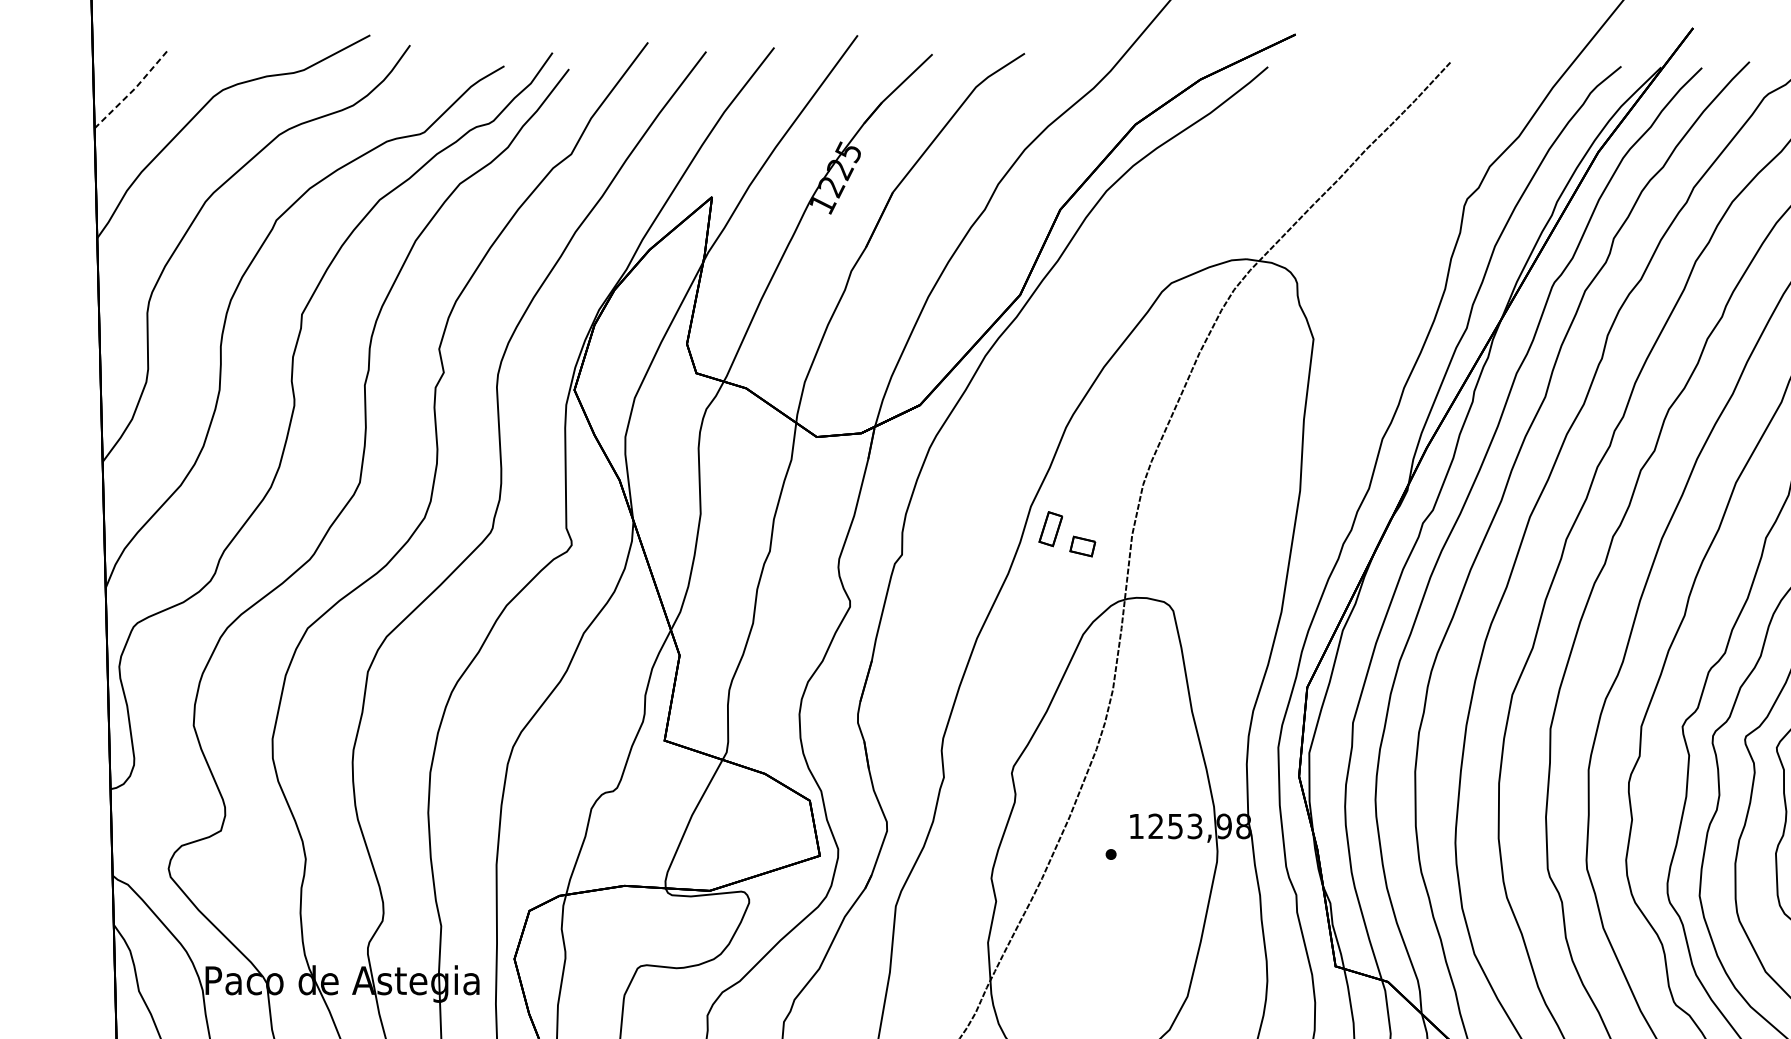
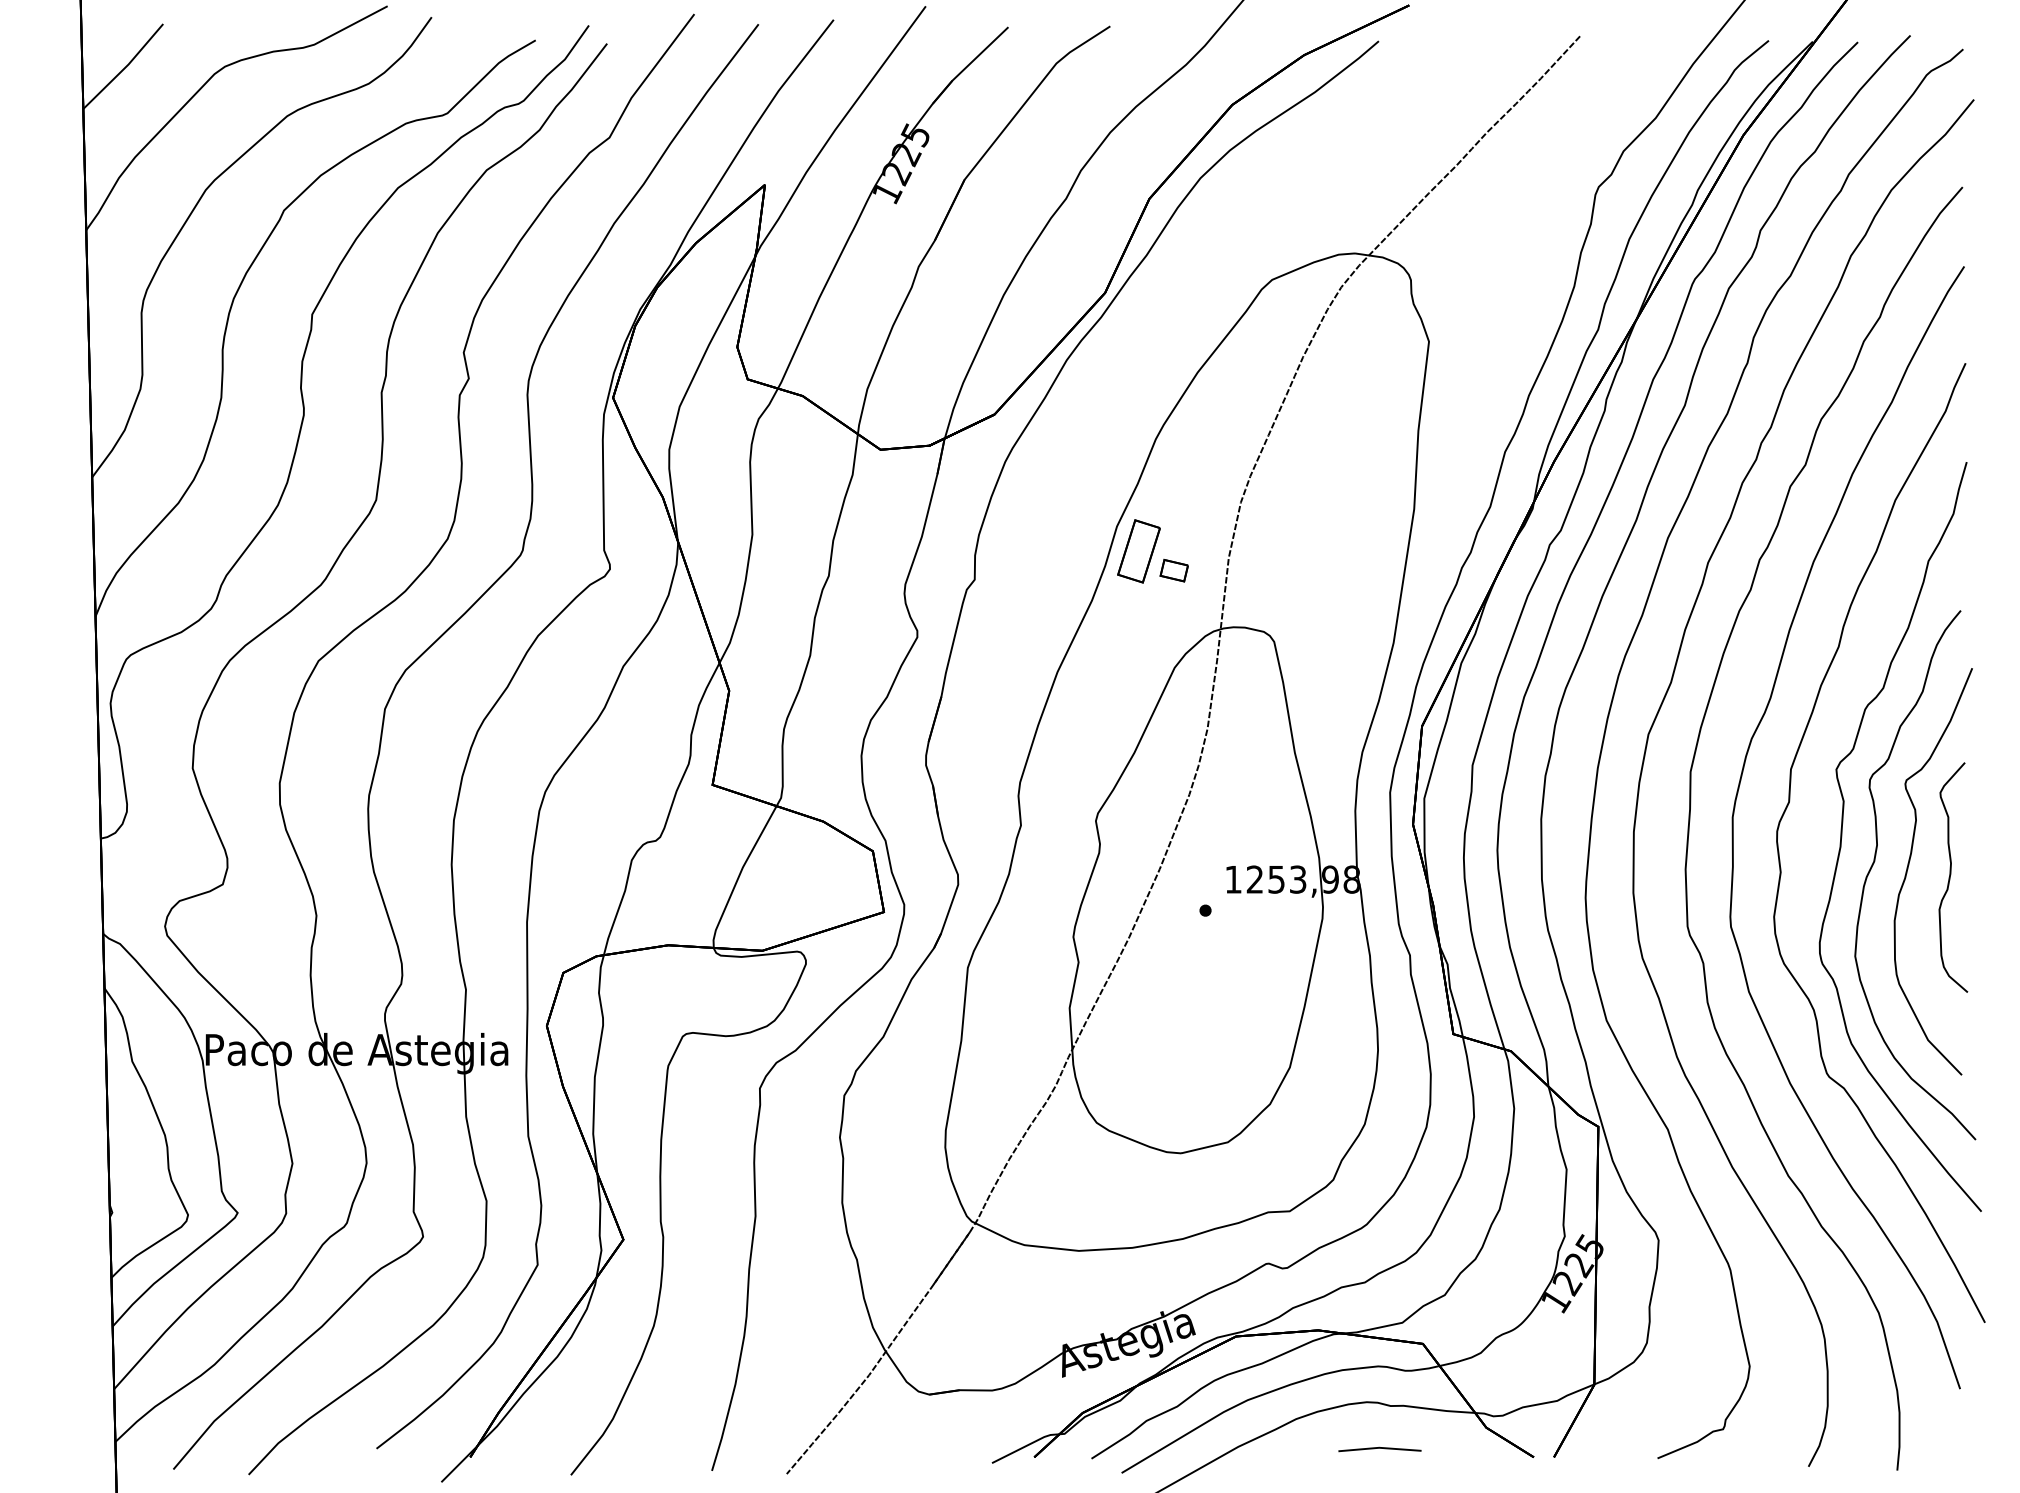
line: (131, 91) -> (124, 68), dashed -> solid
part: (1050, 529) -> (1138, 551), size x1.67

